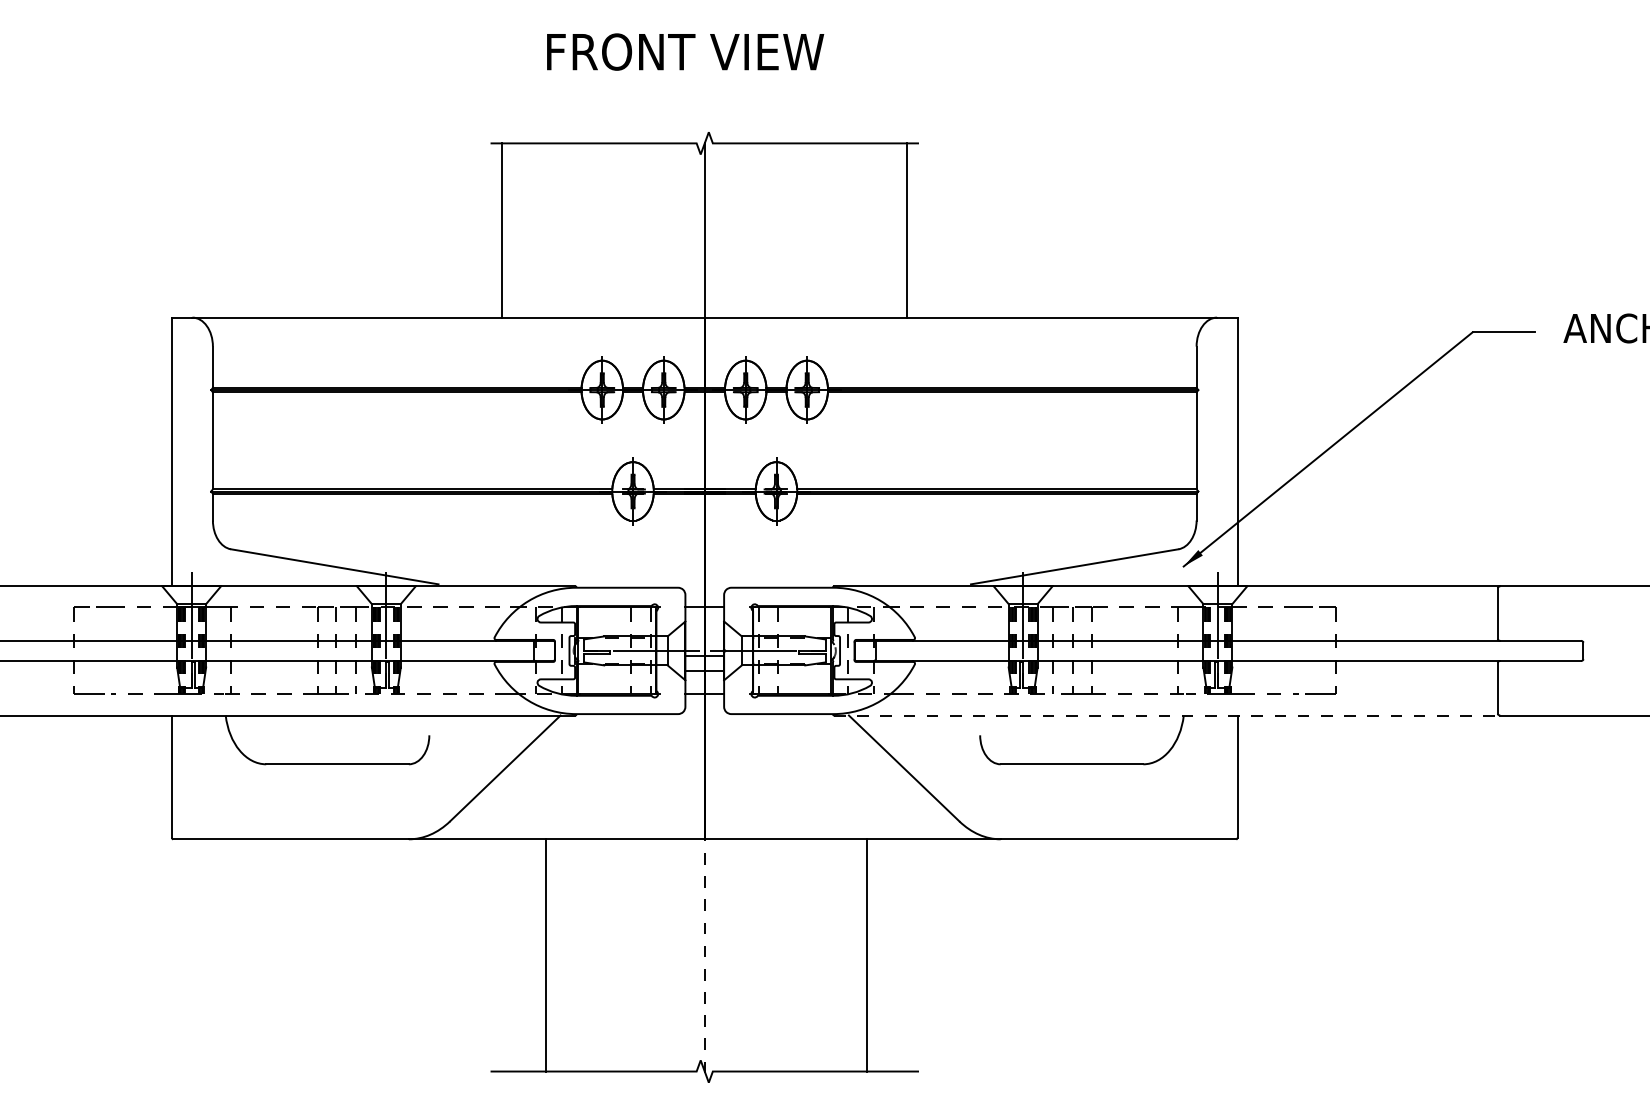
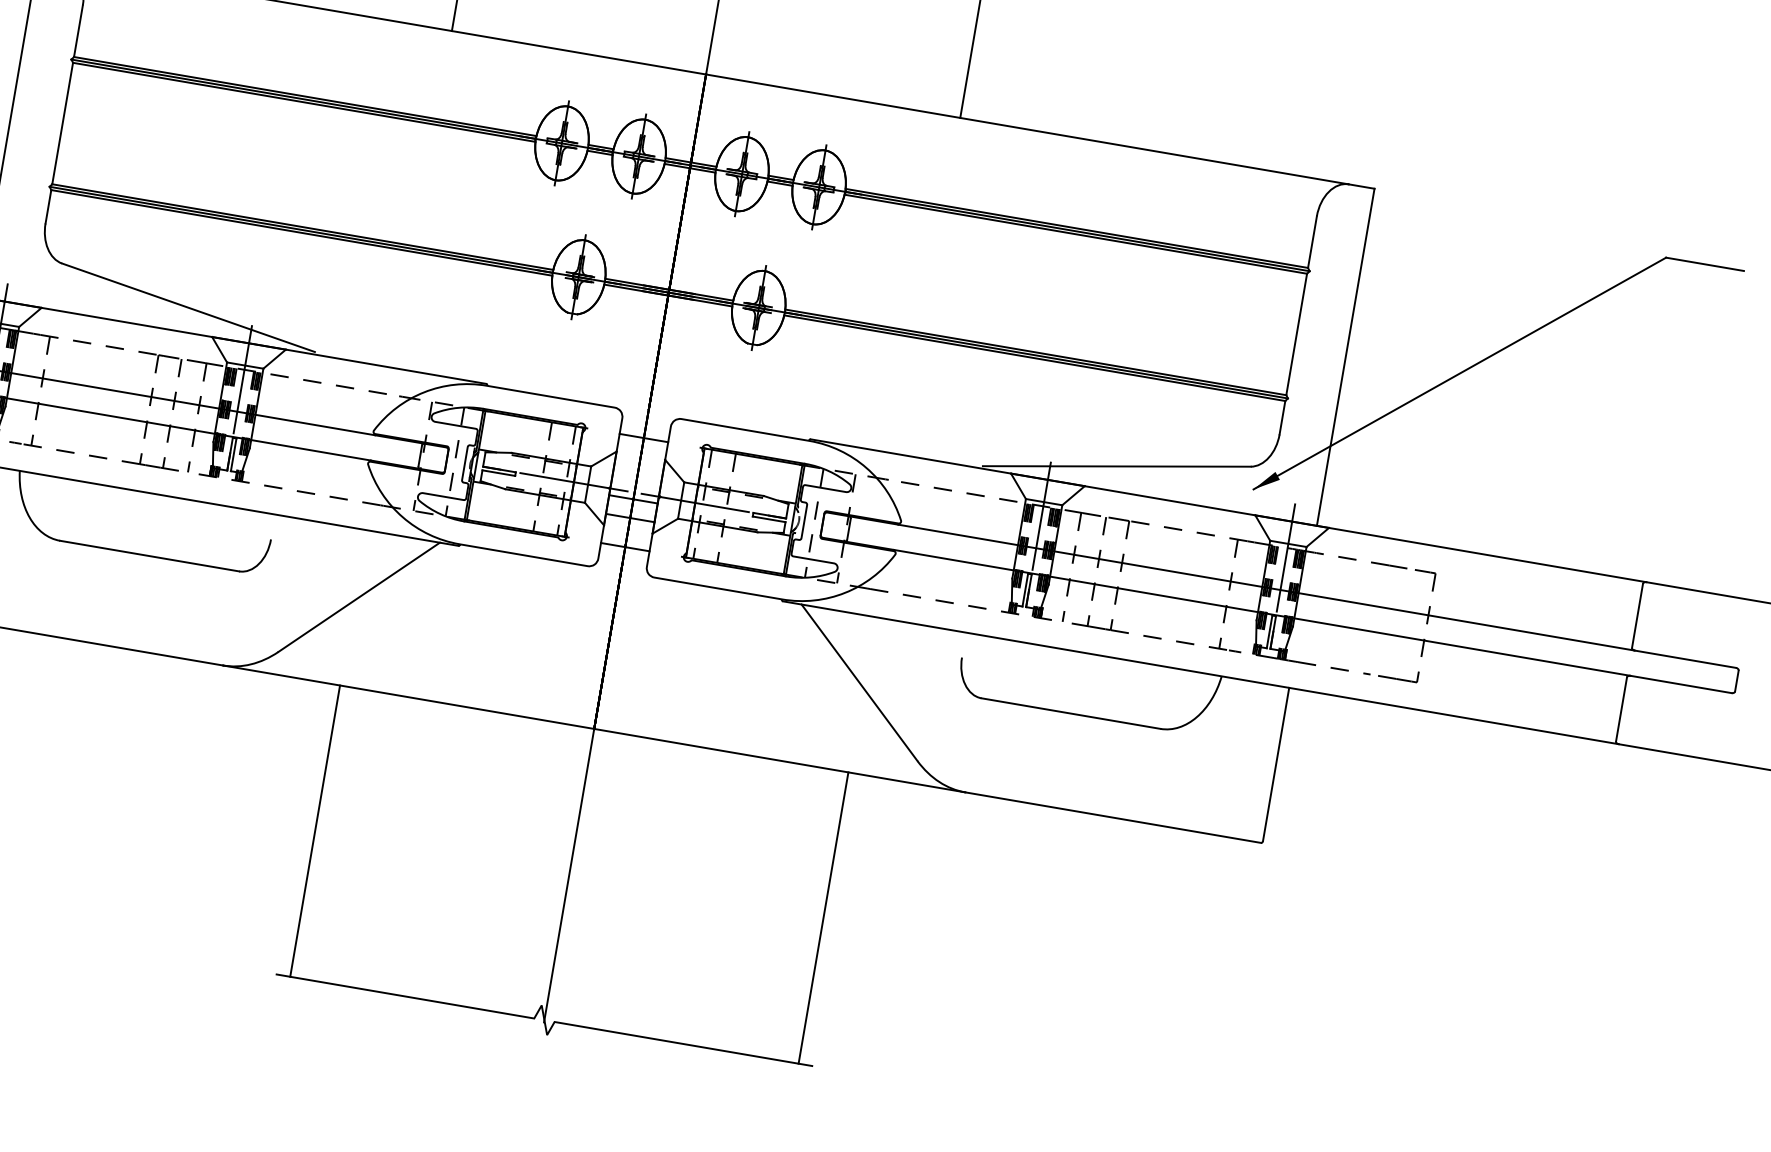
line: (1167, 715) -> (1201, 672), dashed -> solid
line: (546, 955) -> (315, 831), moved
line: (867, 955) -> (823, 918), moved
line: (704, 956) -> (568, 875), dashed -> solid

